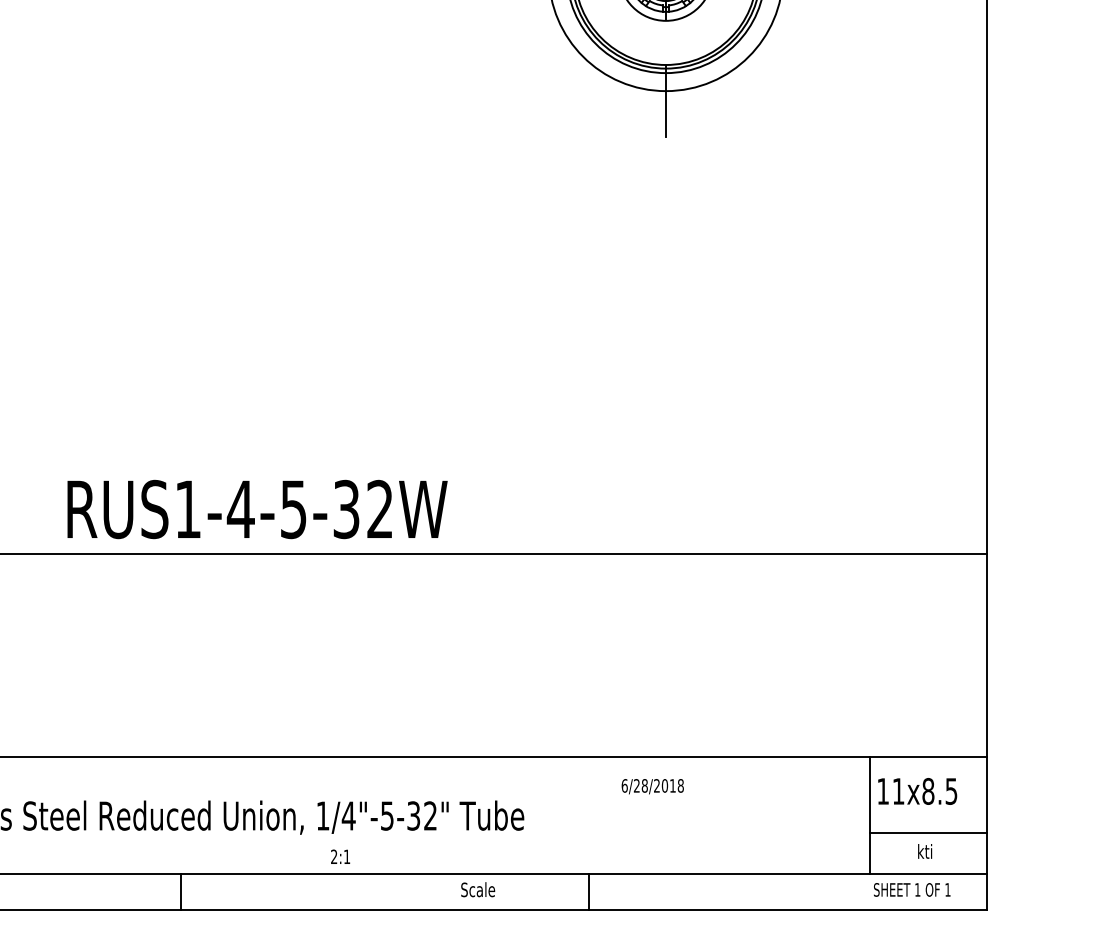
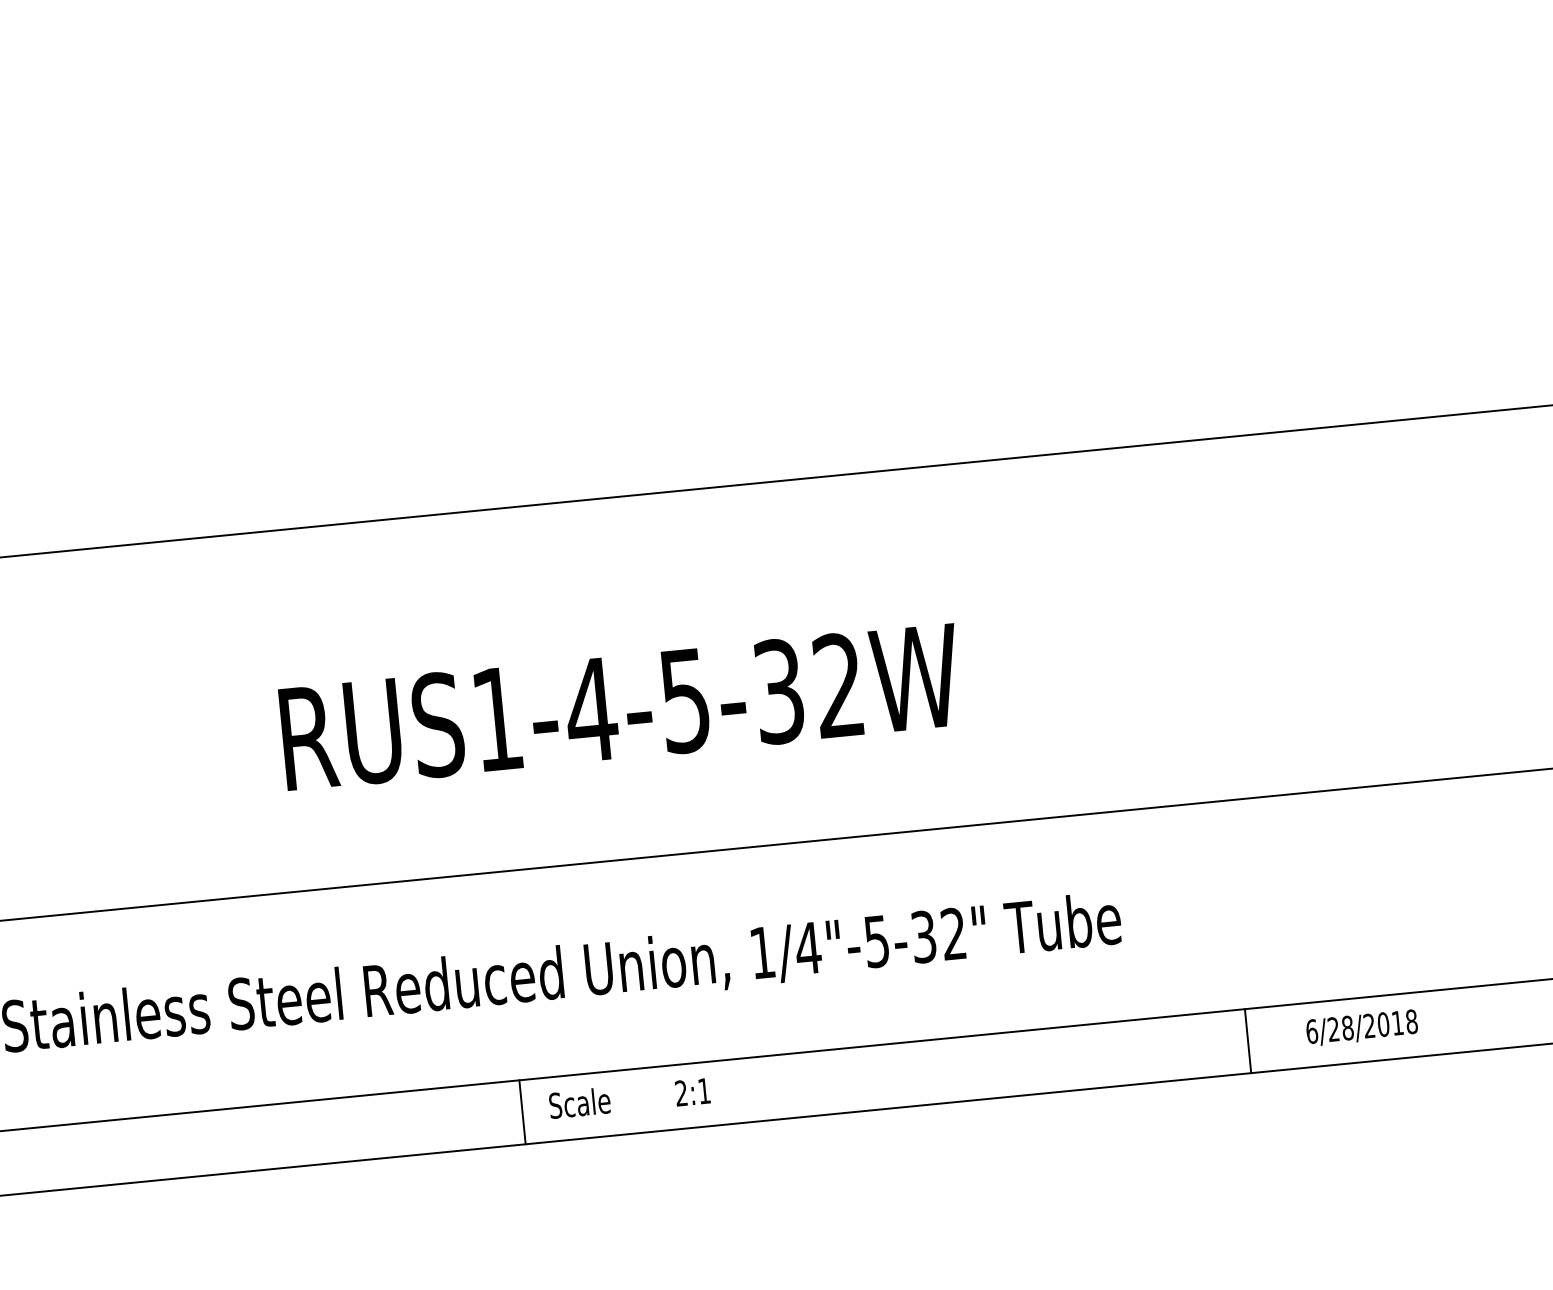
text: (257, 509) -> (620, 707), moved
text: (652, 786) -> (1361, 1027), moved
text: (340, 856) -> (692, 1091), moved
text: (478, 889) -> (580, 1102), moved

